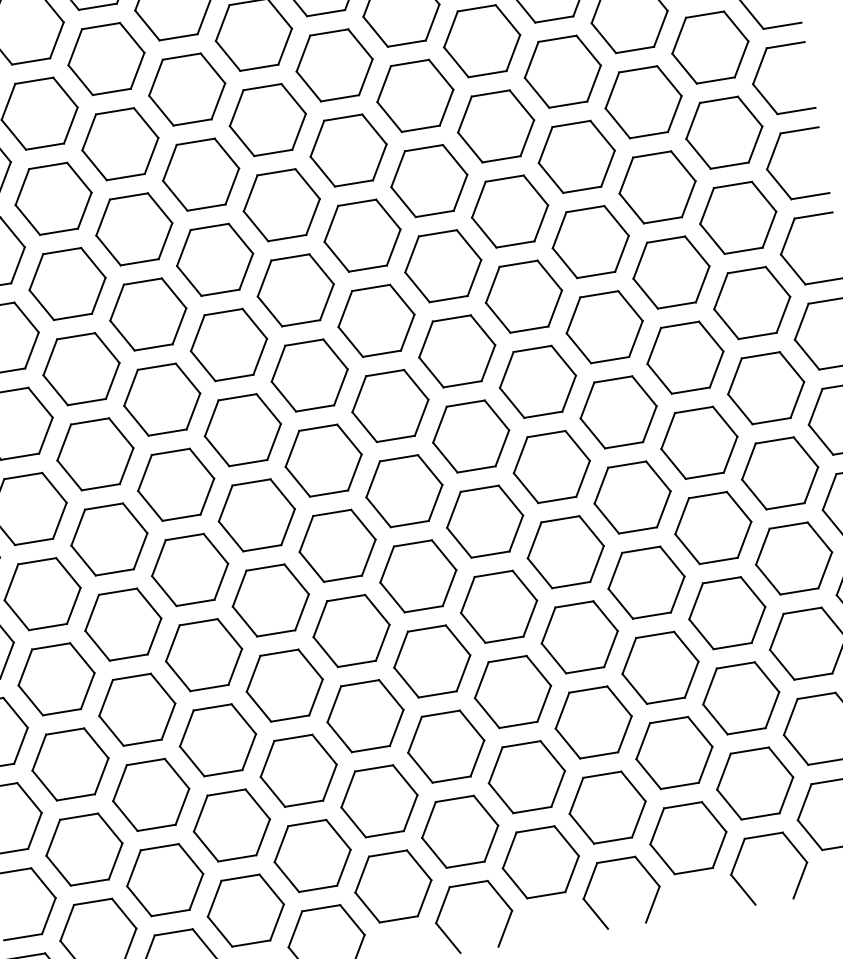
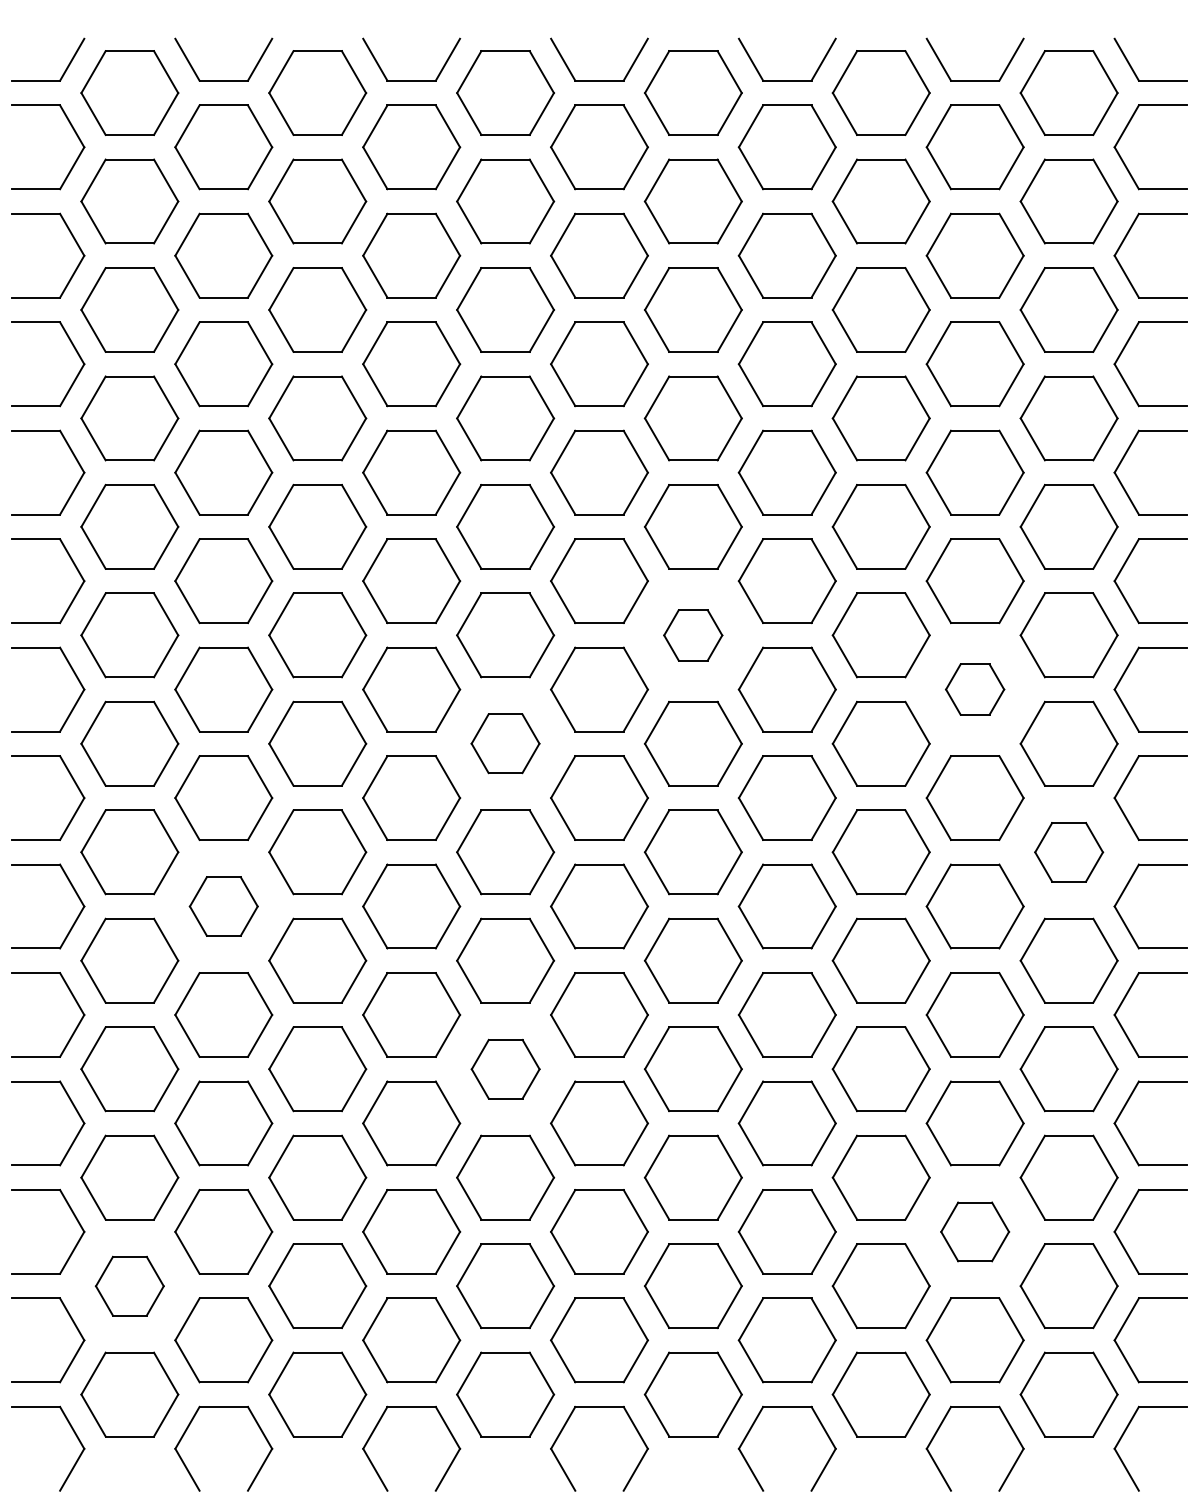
part: (442, 266) -> (692, 635), size x0.6
part: (670, 272) -> (974, 689), size x0.6
part: (309, 375) -> (505, 743), size x0.7
part: (765, 388) -> (1068, 852), size x0.7
part: (109, 539) -> (223, 906), size x0.7
part: (351, 631) -> (505, 1069), size x0.7
part: (740, 698) -> (974, 1231), size x0.7
part: (84, 849) -> (129, 1286), size x0.7

